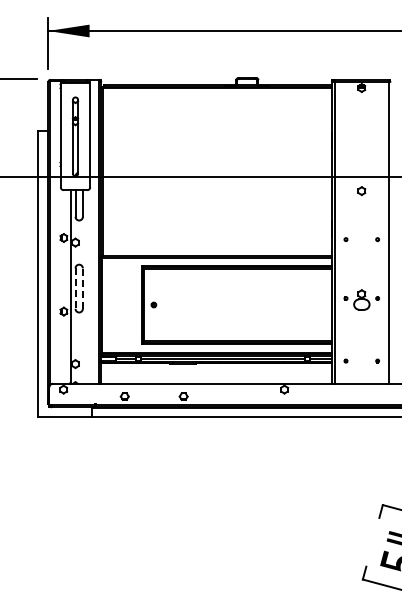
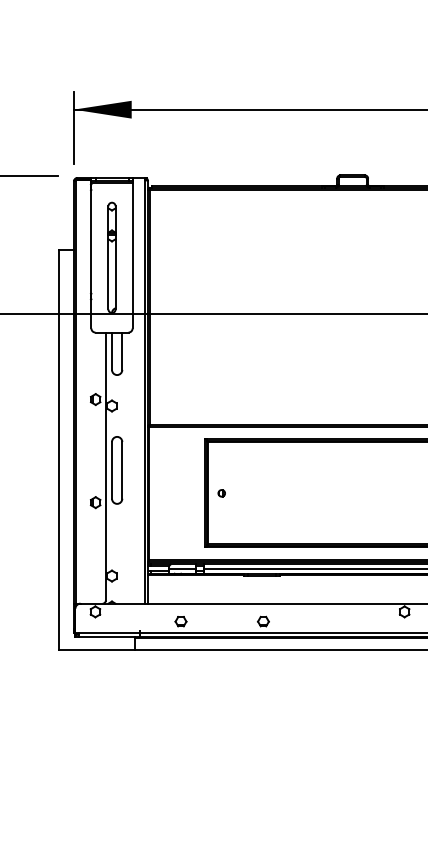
line: (82, 288) -> (121, 470), dashed -> solid
line: (75, 289) -> (111, 471), dashed -> solid

